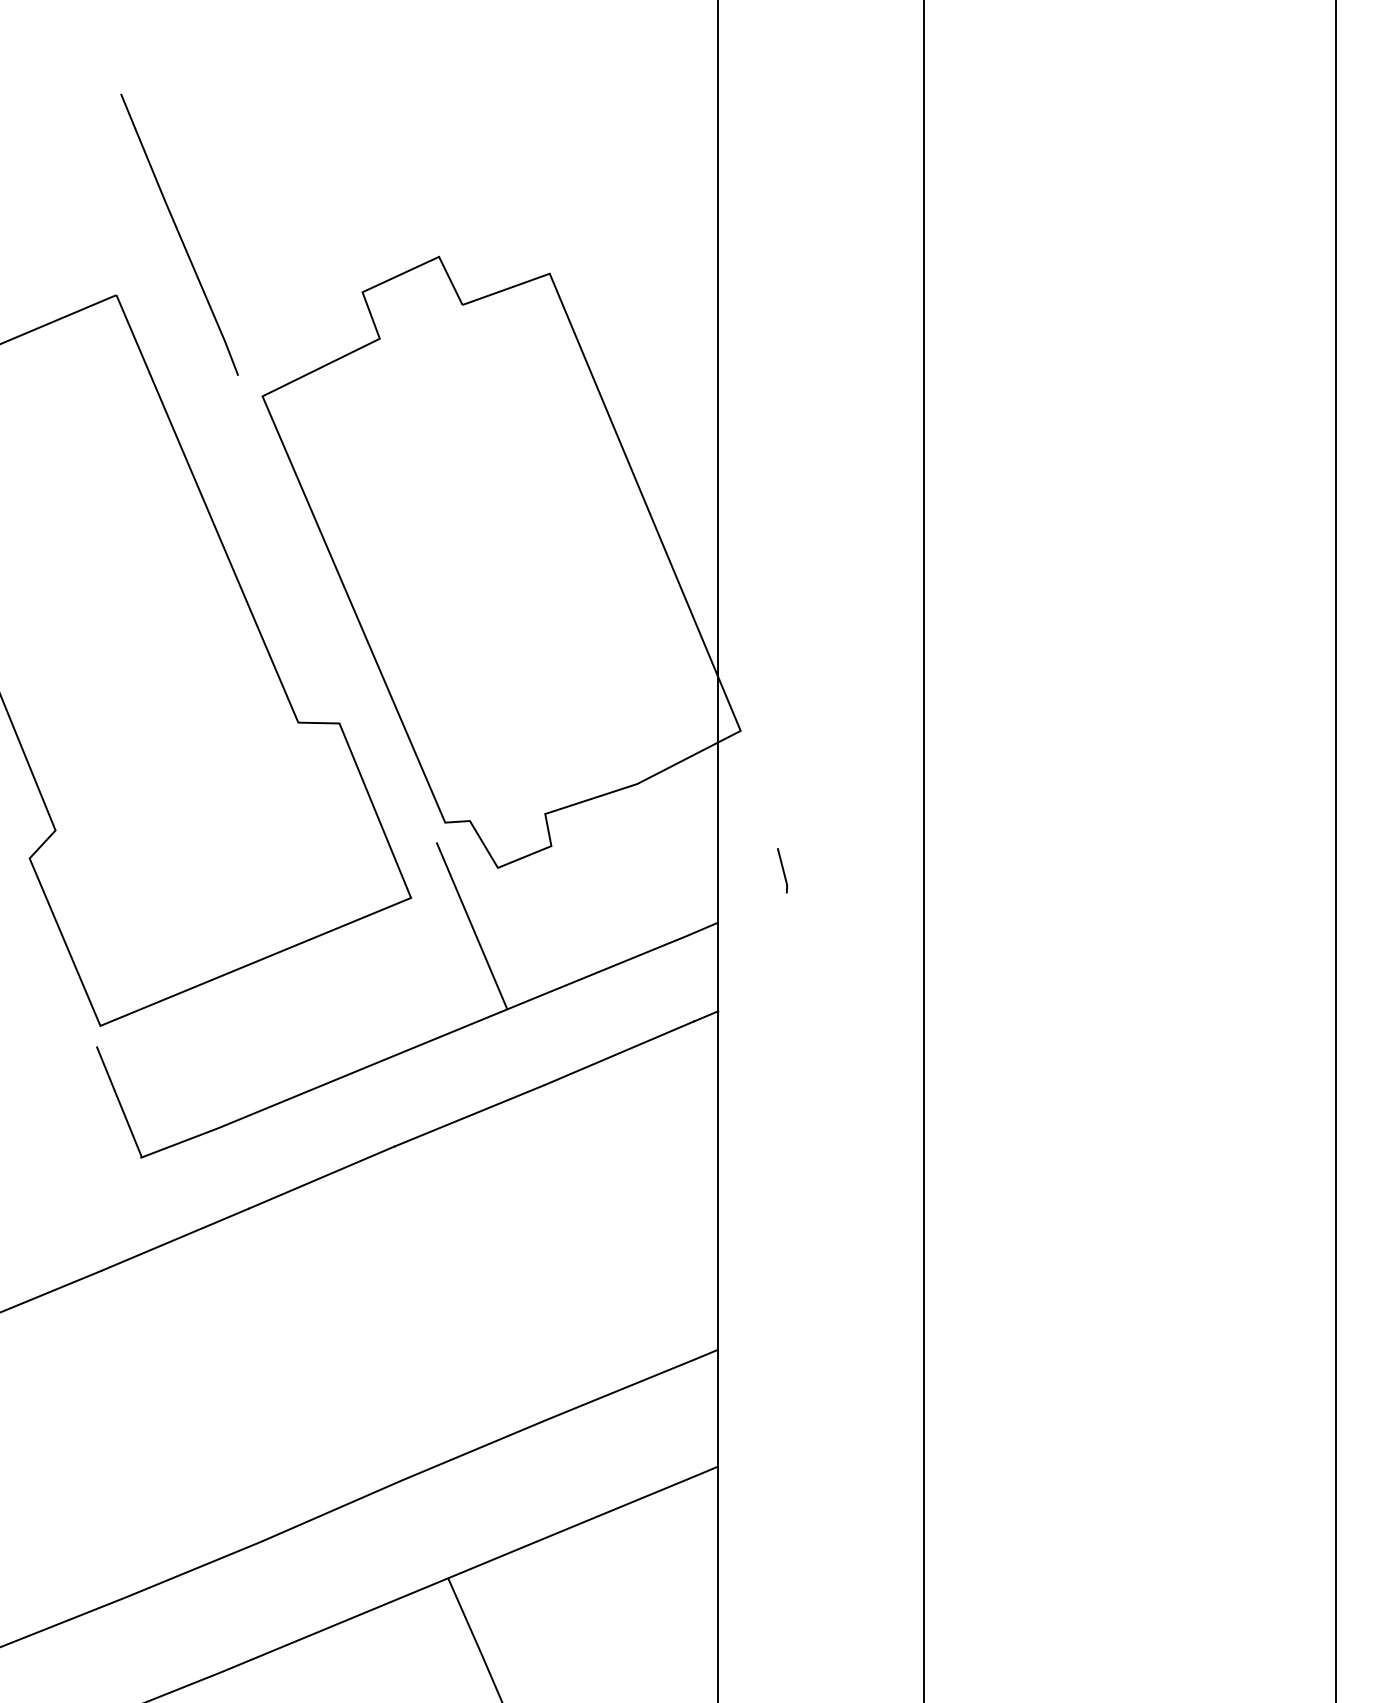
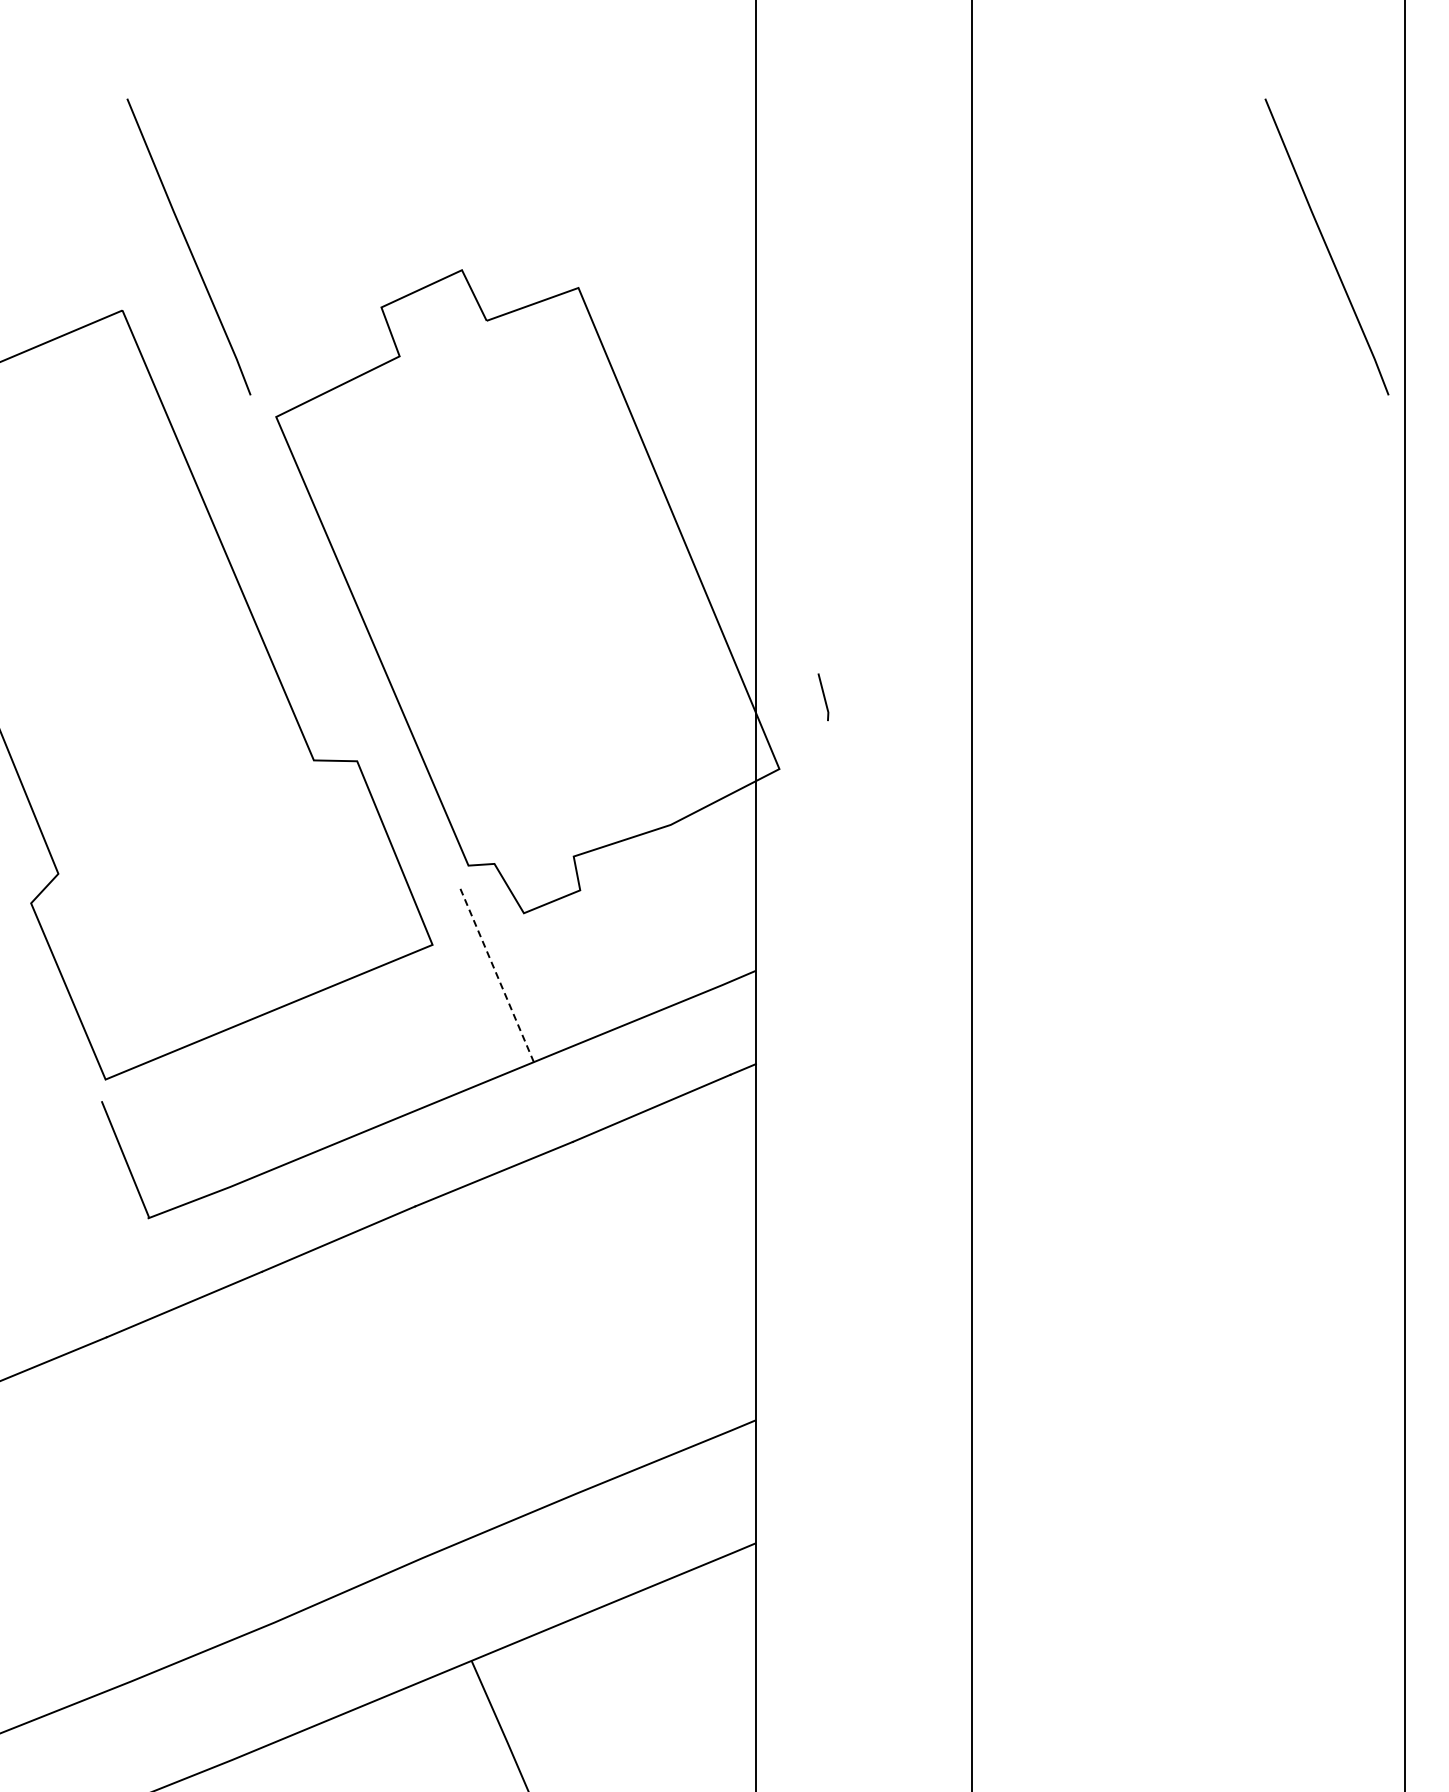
line: (1260, 234) -> (1326, 246), added
line: (782, 870) -> (823, 697), moved
line: (471, 925) -> (496, 973), solid -> dashed

